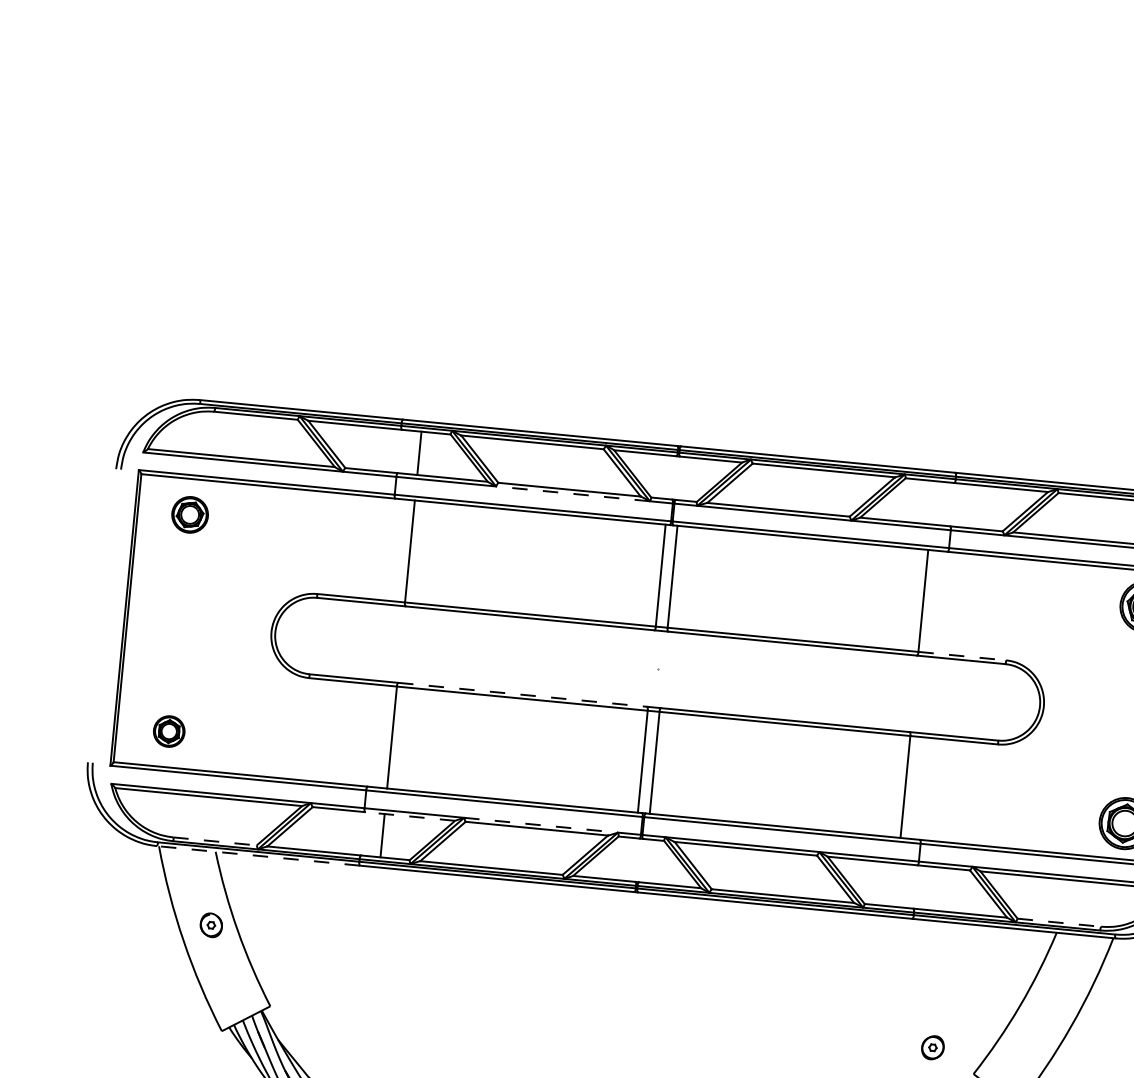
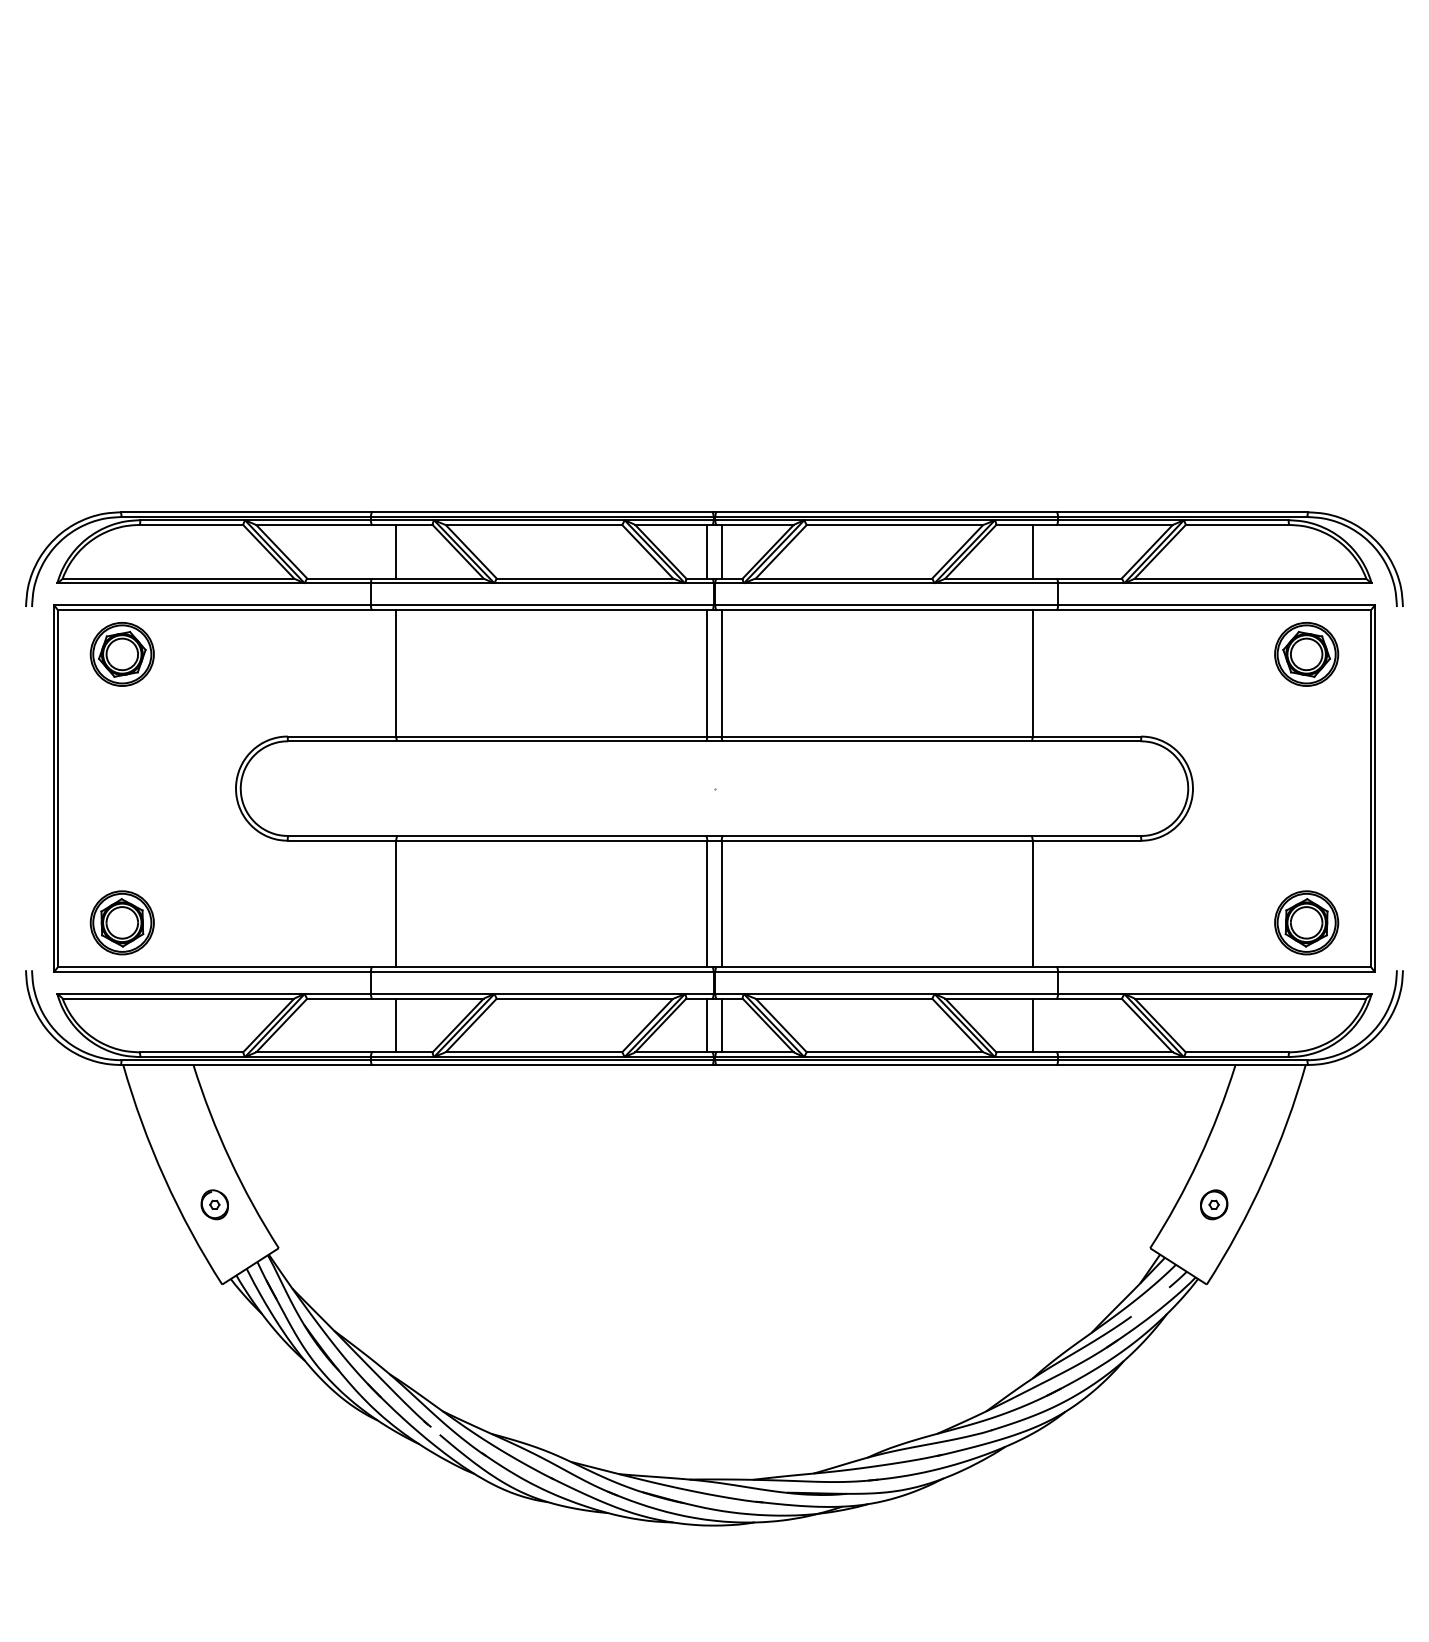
line: (670, 477) -> (707, 551), added
line: (681, 478) -> (721, 551), added
line: (572, 493) -> (589, 583), dashed -> solid
line: (932, 502) -> (1032, 551), added
part: (189, 514) -> (121, 654), size x1.43
line: (962, 656) -> (1087, 736), dashed -> solid
line: (523, 695) -> (552, 836), dashed -> solid
part: (168, 731) -> (121, 922), size x1.67
line: (409, 816) -> (427, 998), dashed -> solid
line: (541, 824) -> (590, 993), dashed -> solid
line: (215, 841) -> (191, 1052), dashed -> solid
line: (258, 855) -> (246, 1064), dashed -> solid
line: (633, 859) -> (707, 1025), added
line: (644, 860) -> (721, 1025), added
line: (895, 885) -> (1032, 1025), added
line: (1059, 922) -> (1237, 1052), dashed -> solid
part: (211, 925) -> (214, 1204), moved
part: (933, 1047) -> (1214, 1204), moved

